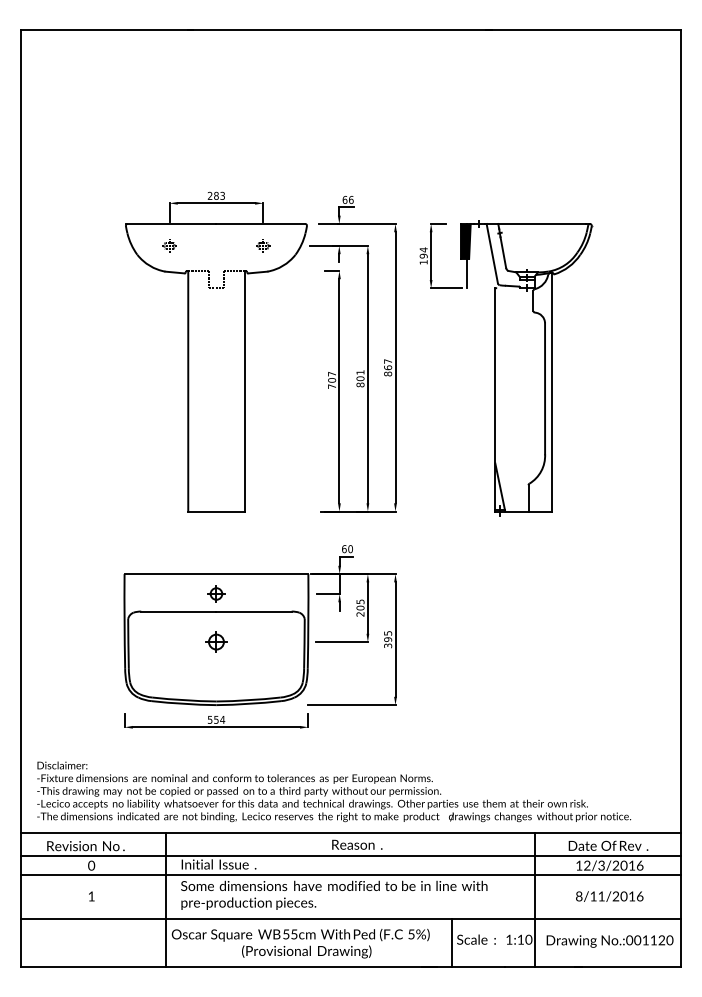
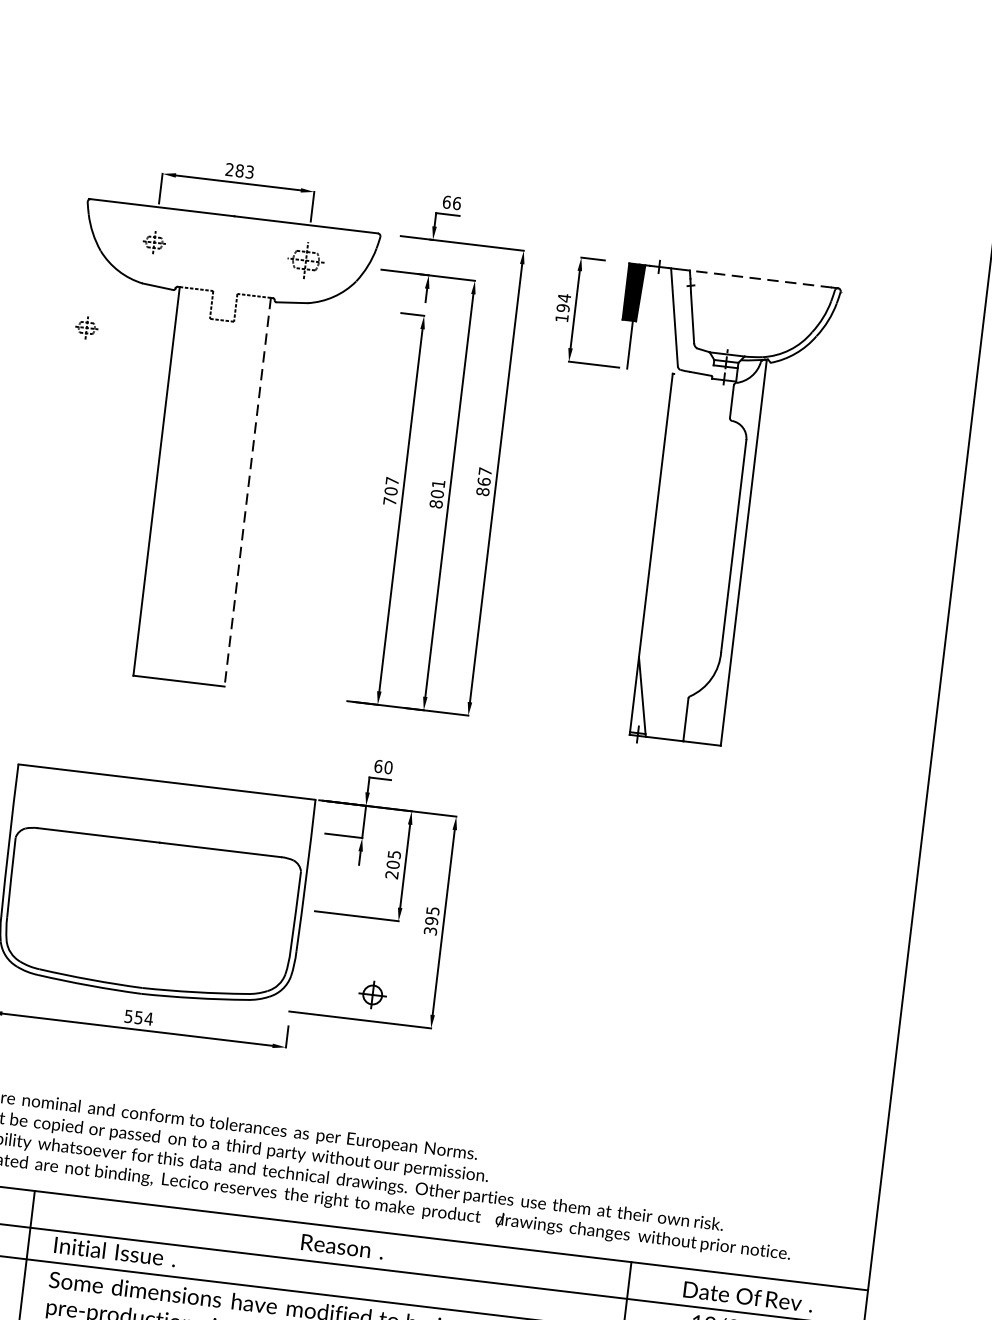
line: (542, 223) -> (761, 278), solid -> dashed
part: (263, 245) -> (306, 260), size x1.6
part: (134, 302) -> (86, 327), added
line: (244, 391) -> (247, 492), solid -> dashed
part: (216, 593) -> (372, 994), moved
part: (216, 641) -> (154, 891), removed

